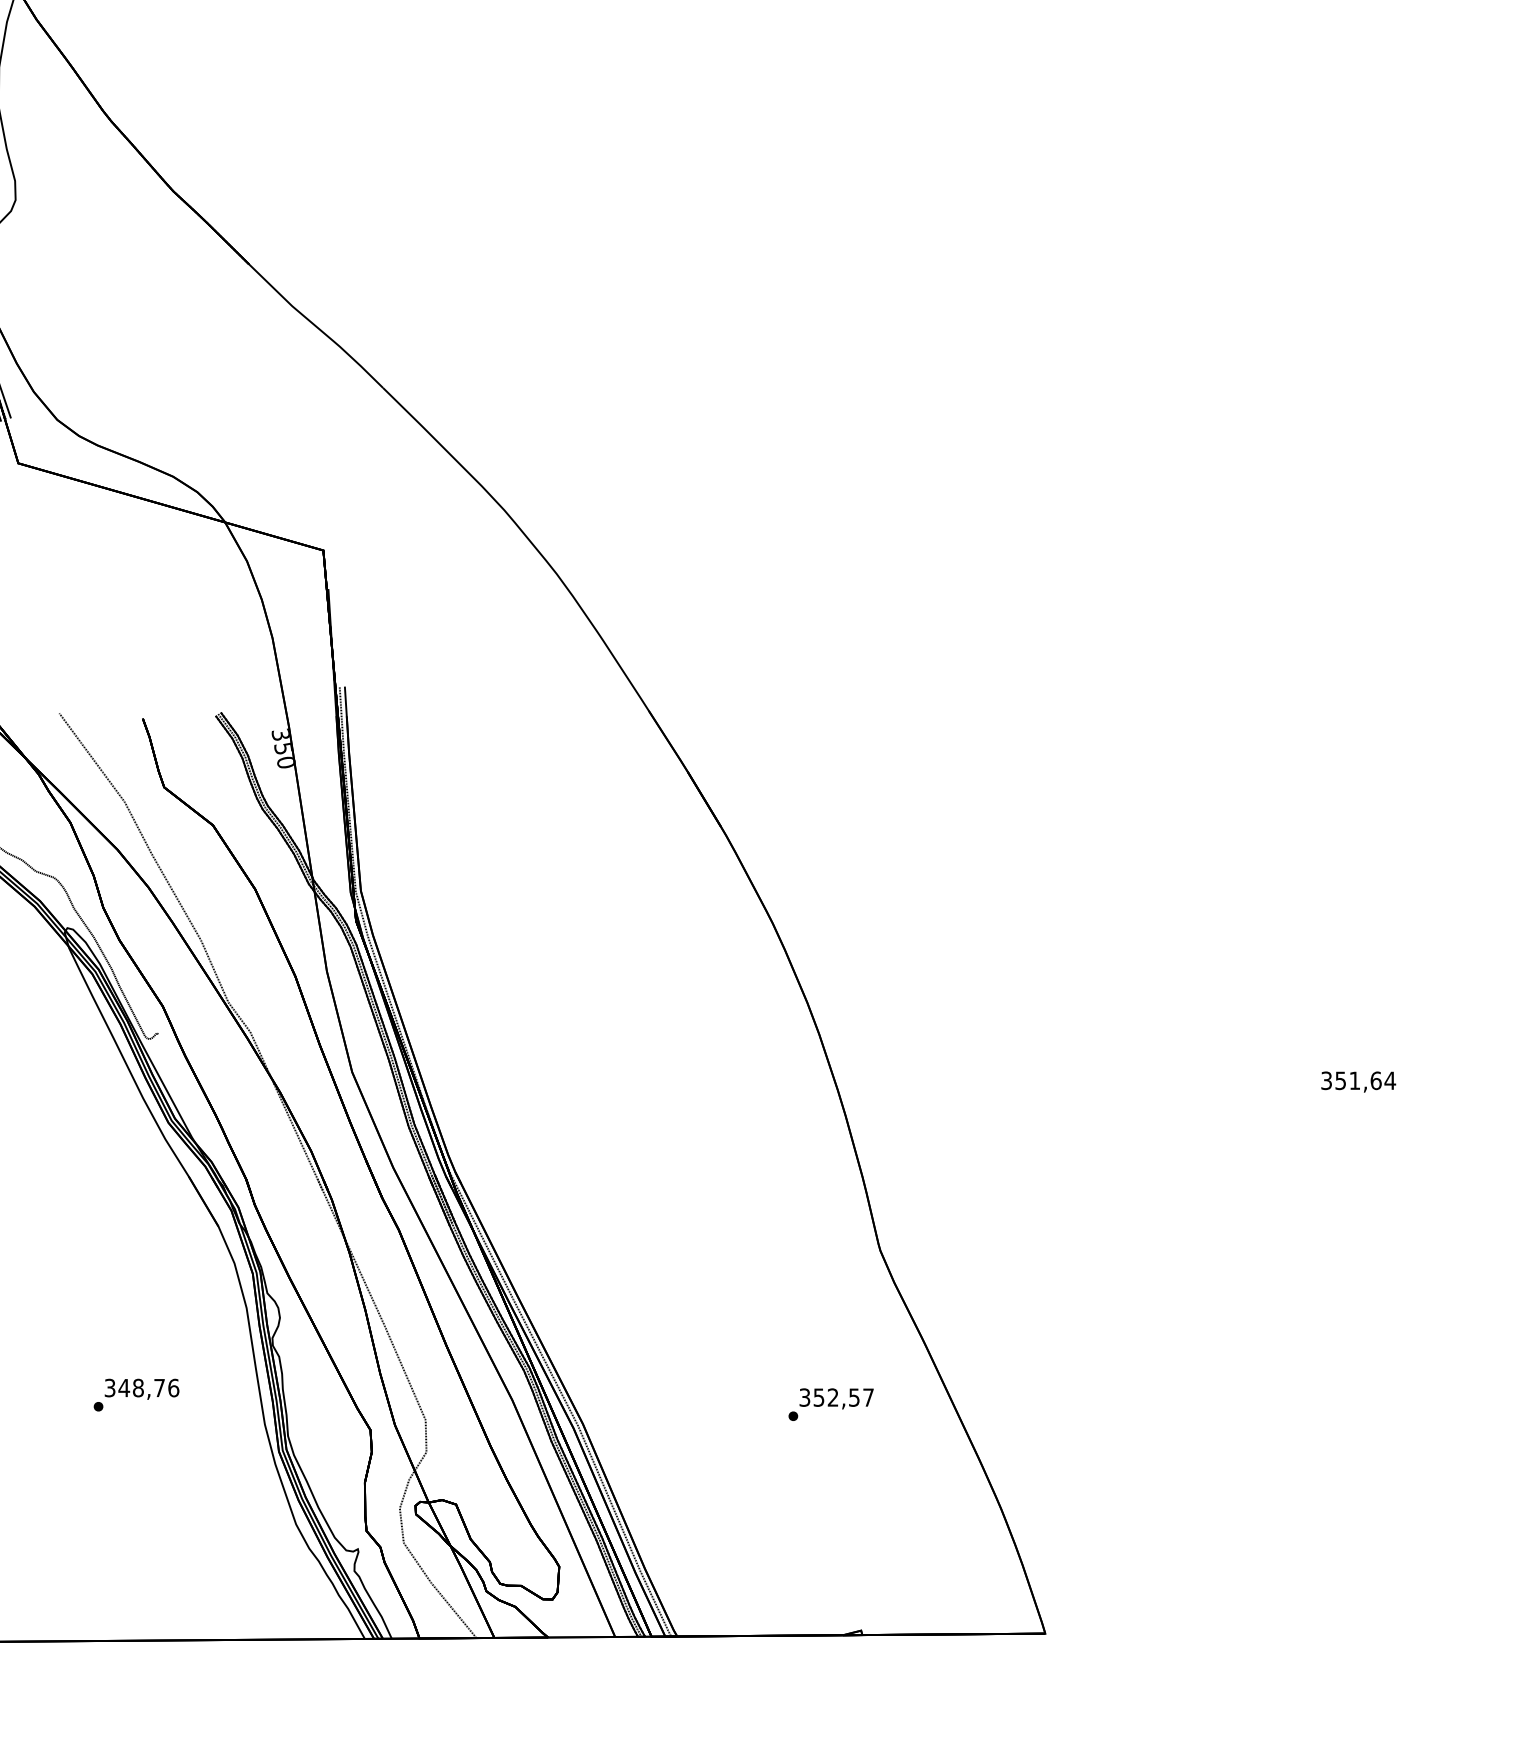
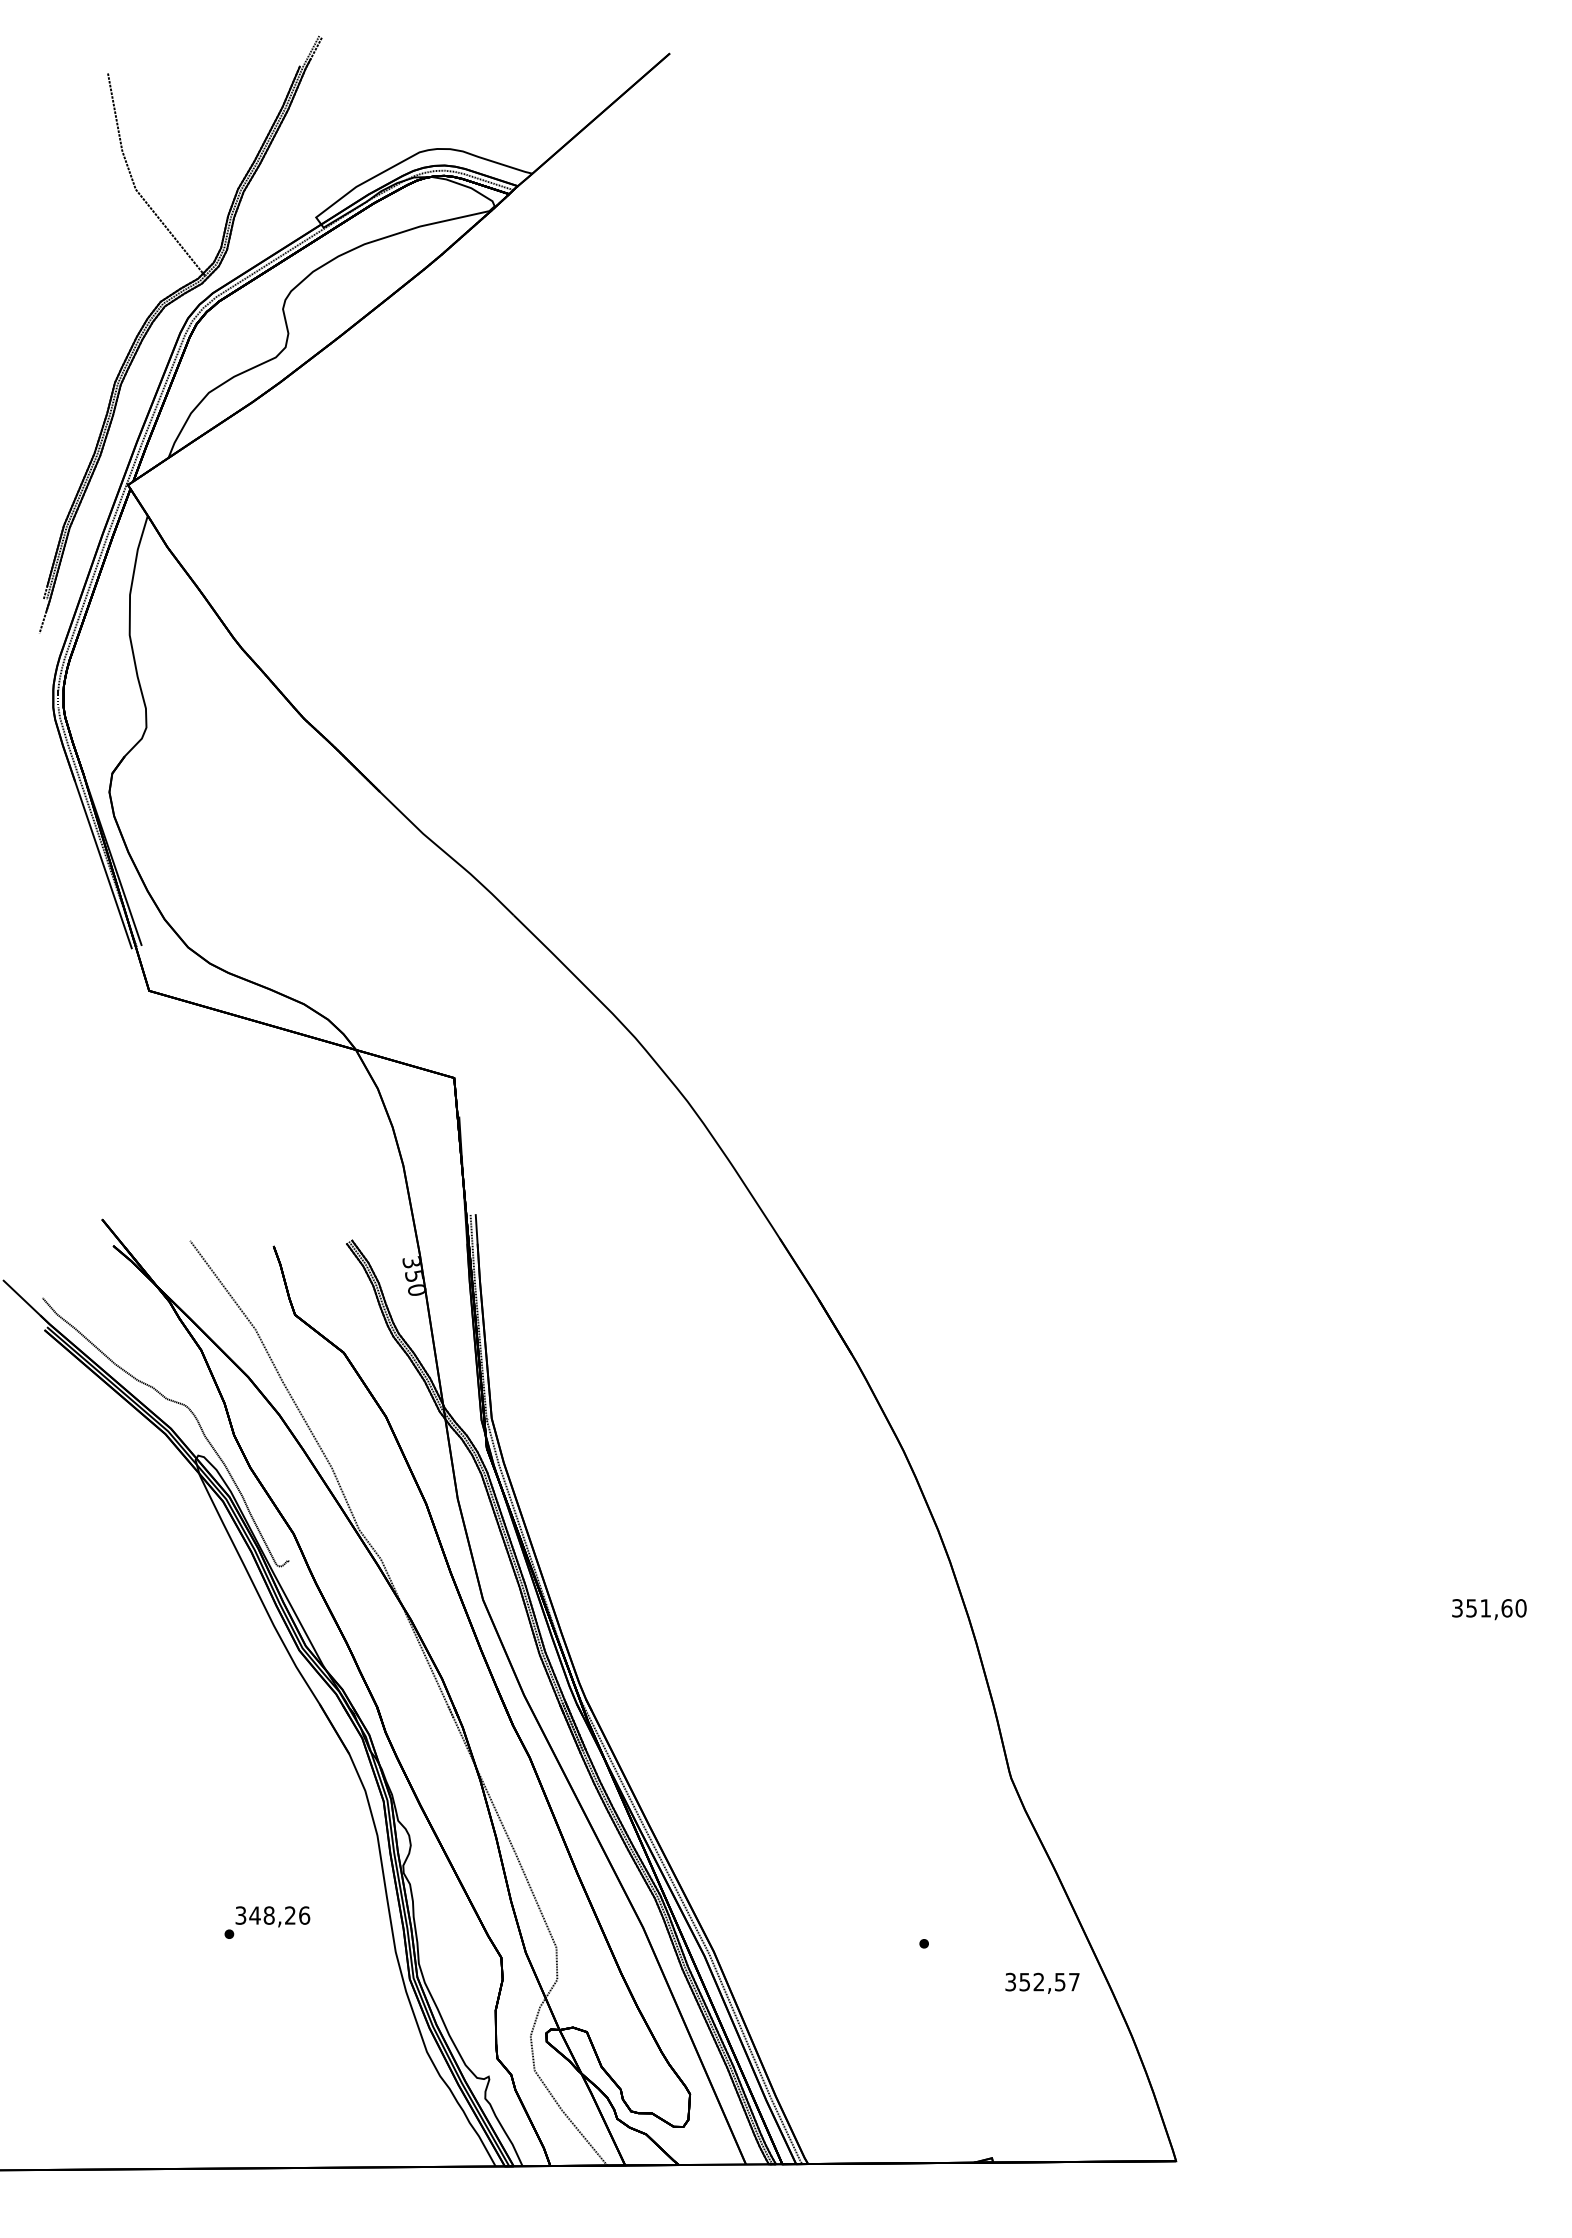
text: (1389, 1080) -> (1520, 1608), 351,64 -> 351,60
text: (159, 1387) -> (290, 1915), 348,76 -> 348,26
text: (836, 1397) -> (1042, 1982), moved

